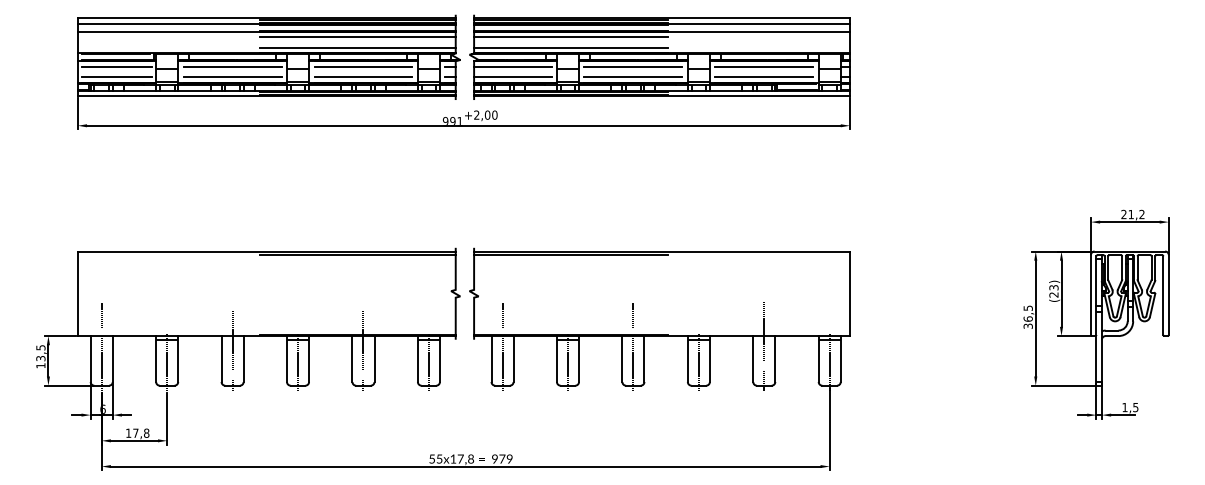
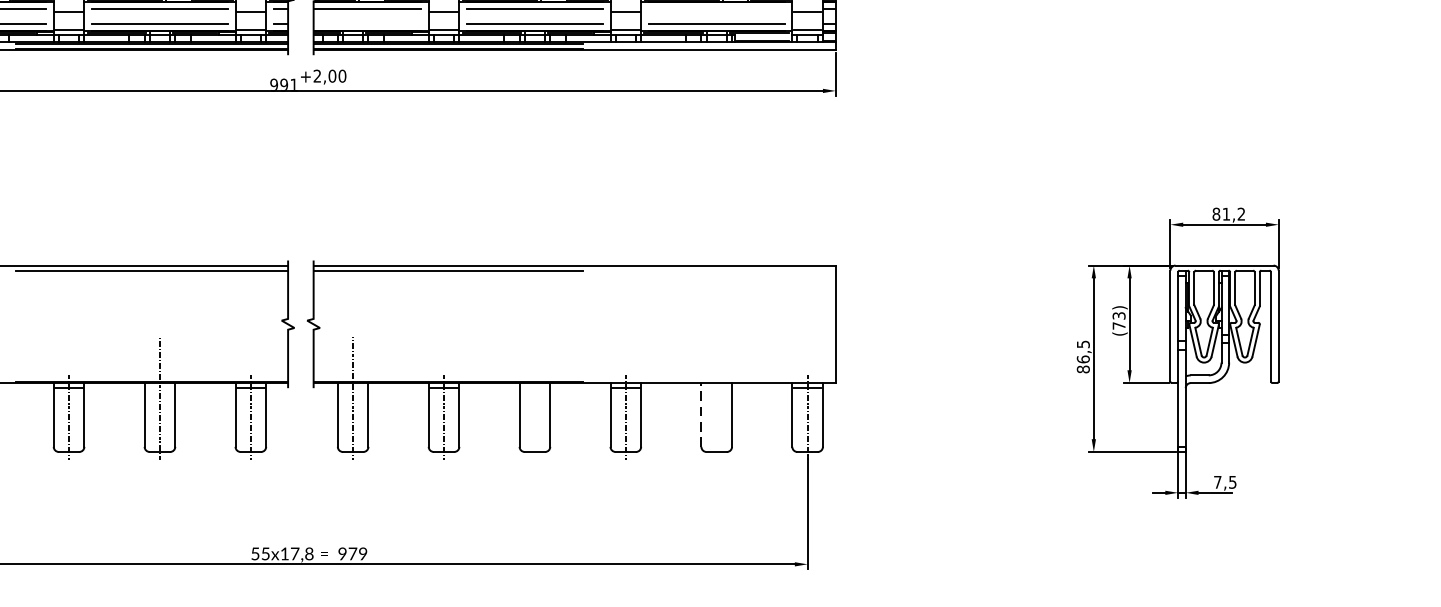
line: (764, 66) -> (717, 8), removed
line: (512, 77) -> (366, 23), removed
text: (1123, 214) -> (1215, 214), 21,2 -> 81,2
text: (1053, 294) -> (1118, 325), (23) -> (73)
text: (1027, 325) -> (1082, 368), 36,5 -> 86,5
line: (764, 345) -> (717, 396), removed
line: (633, 346) -> (535, 397), removed
line: (753, 359) -> (701, 415), solid -> dashed
text: (1124, 407) -> (1217, 482), 1,5 -> 7,5

